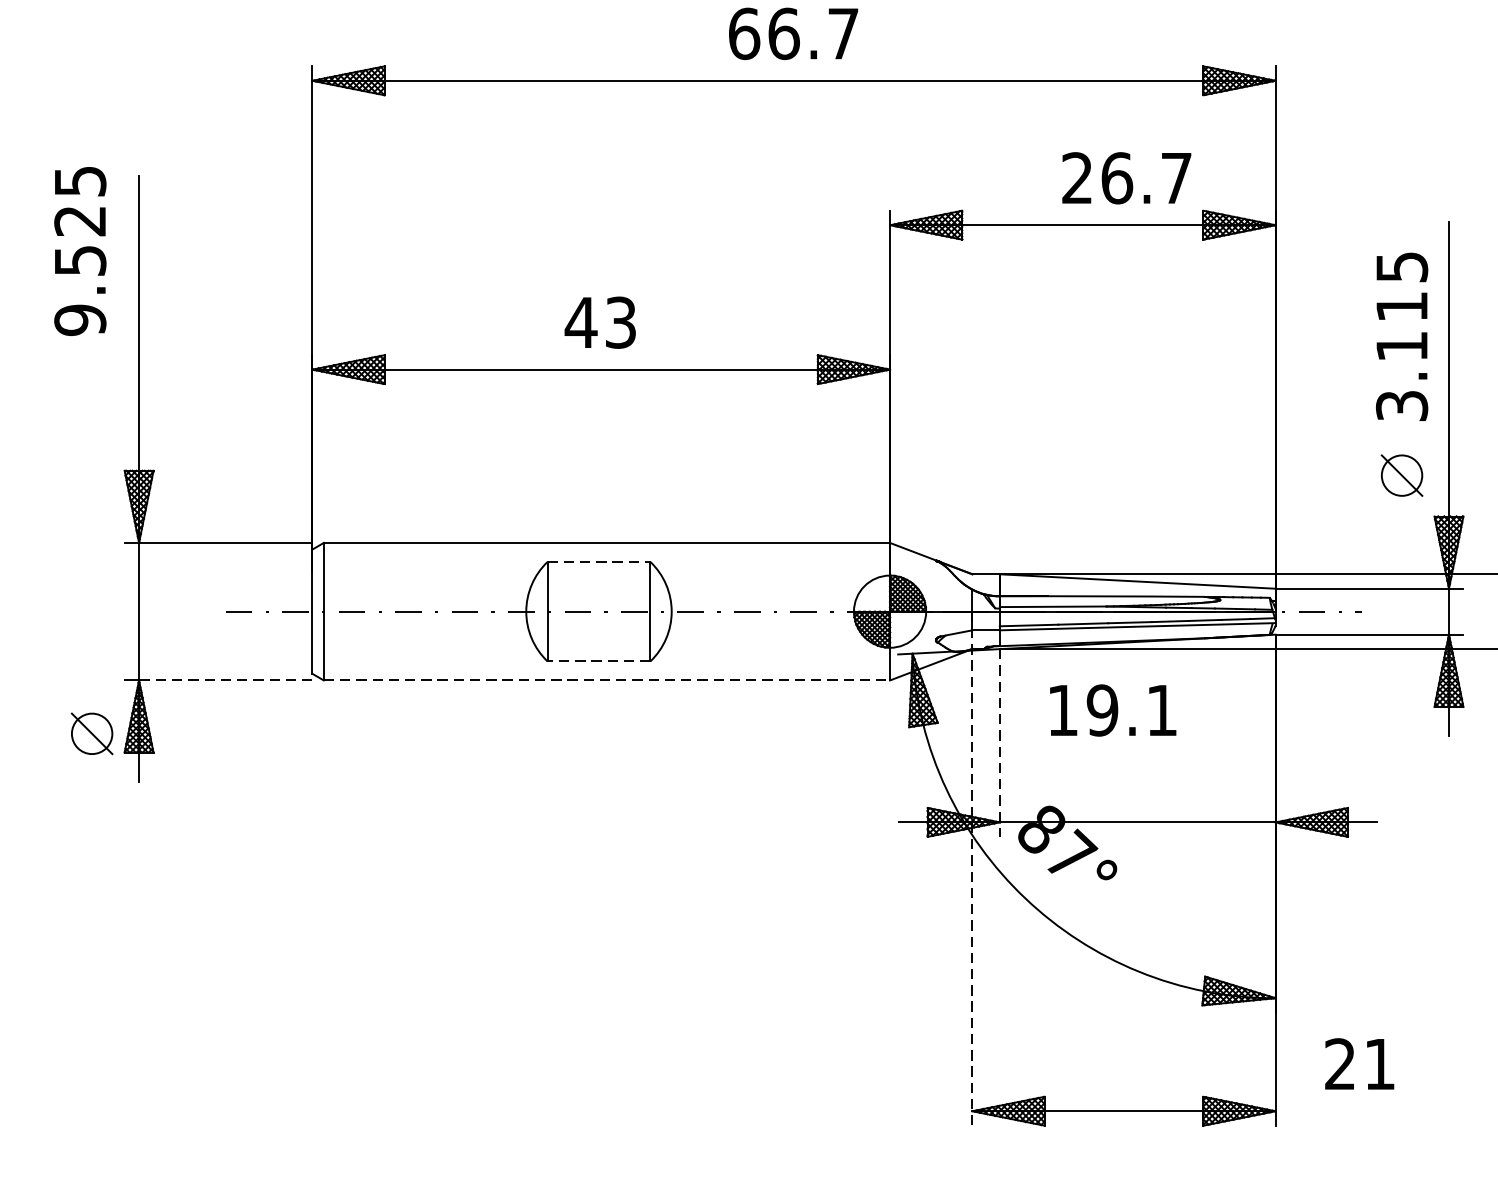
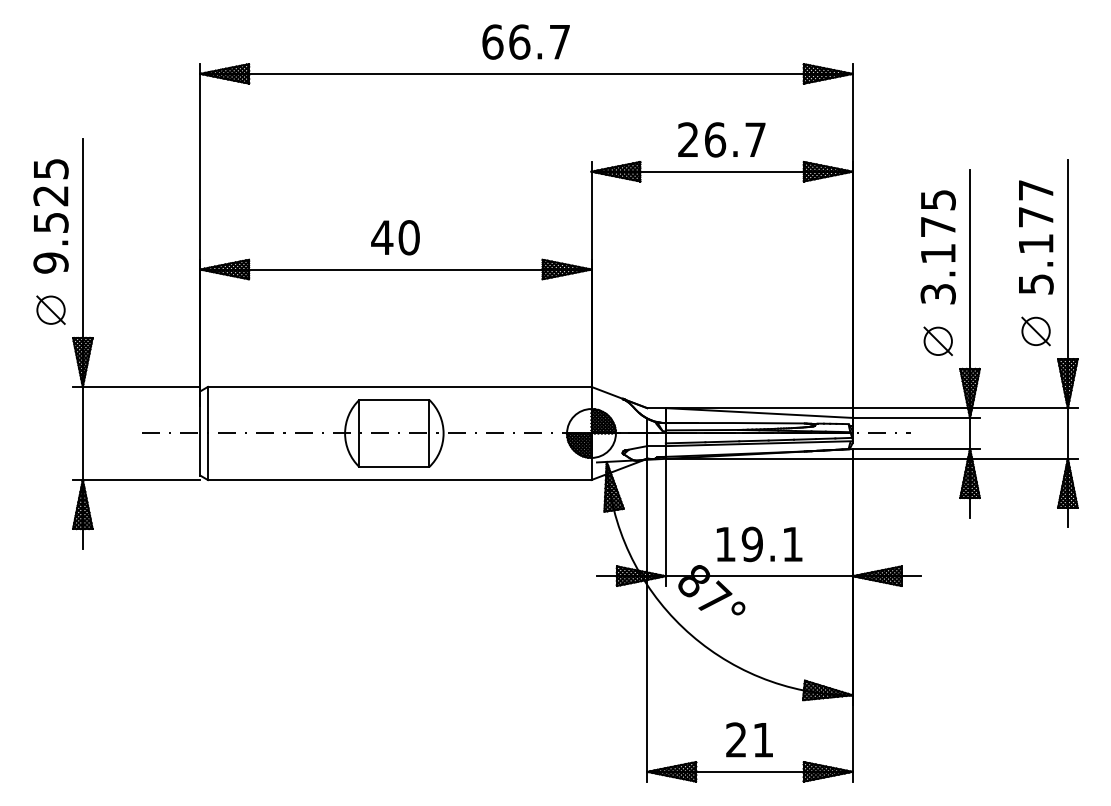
text: (1126, 177) -> (721, 139), moved
text: (79, 251) -> (50, 216), moved
text: (1402, 306) -> (938, 226), 3.115 -> 3.175
text: (619, 322) -> (408, 237), 43 -> 40
line: (599, 561) -> (394, 399), dashed -> solid
line: (599, 661) -> (394, 467), dashed -> solid
line: (225, 681) -> (141, 480), dashed -> solid
line: (606, 681) -> (399, 480), dashed -> solid
text: (1113, 710) -> (759, 544), moved
part: (91, 732) -> (50, 309), moved
line: (999, 743) -> (665, 522), dashed -> solid
line: (972, 870) -> (647, 608), dashed -> solid
text: (1359, 1063) -> (749, 739), moved

